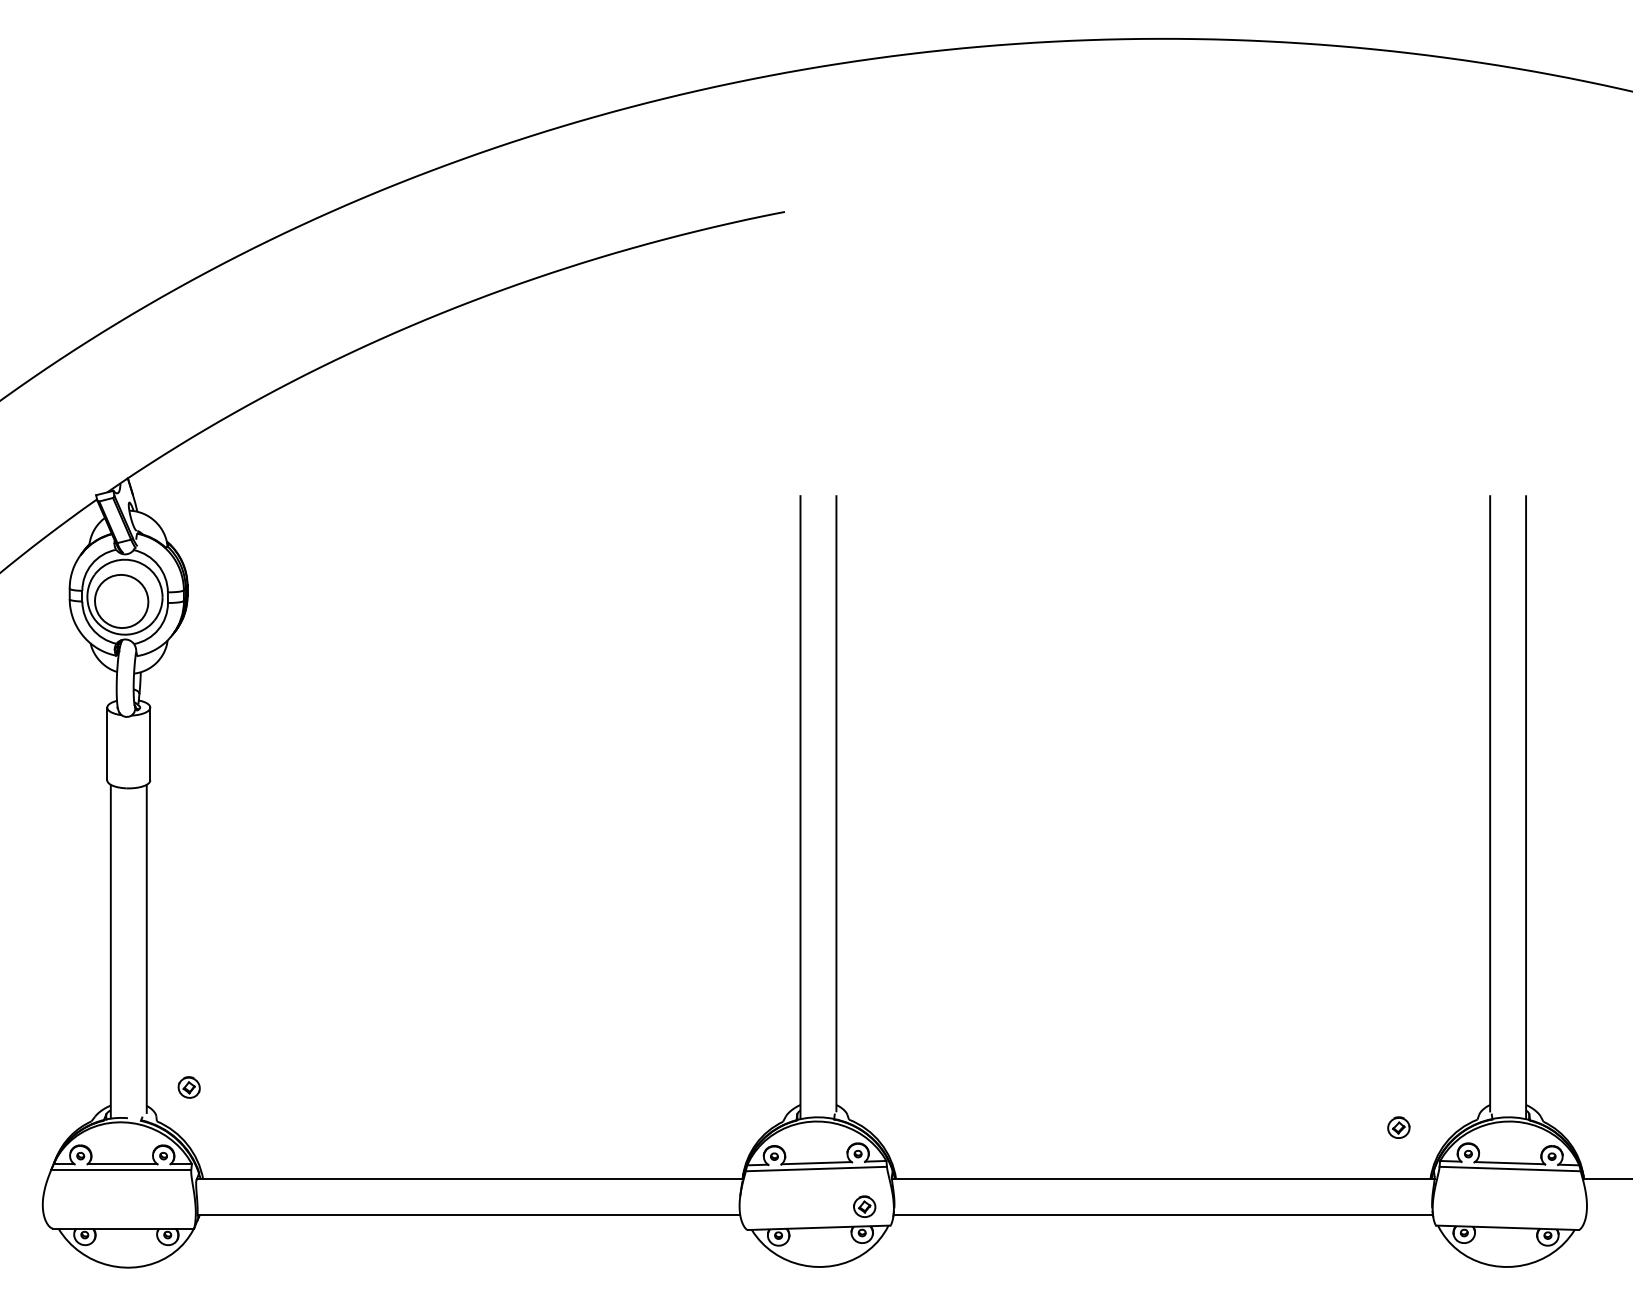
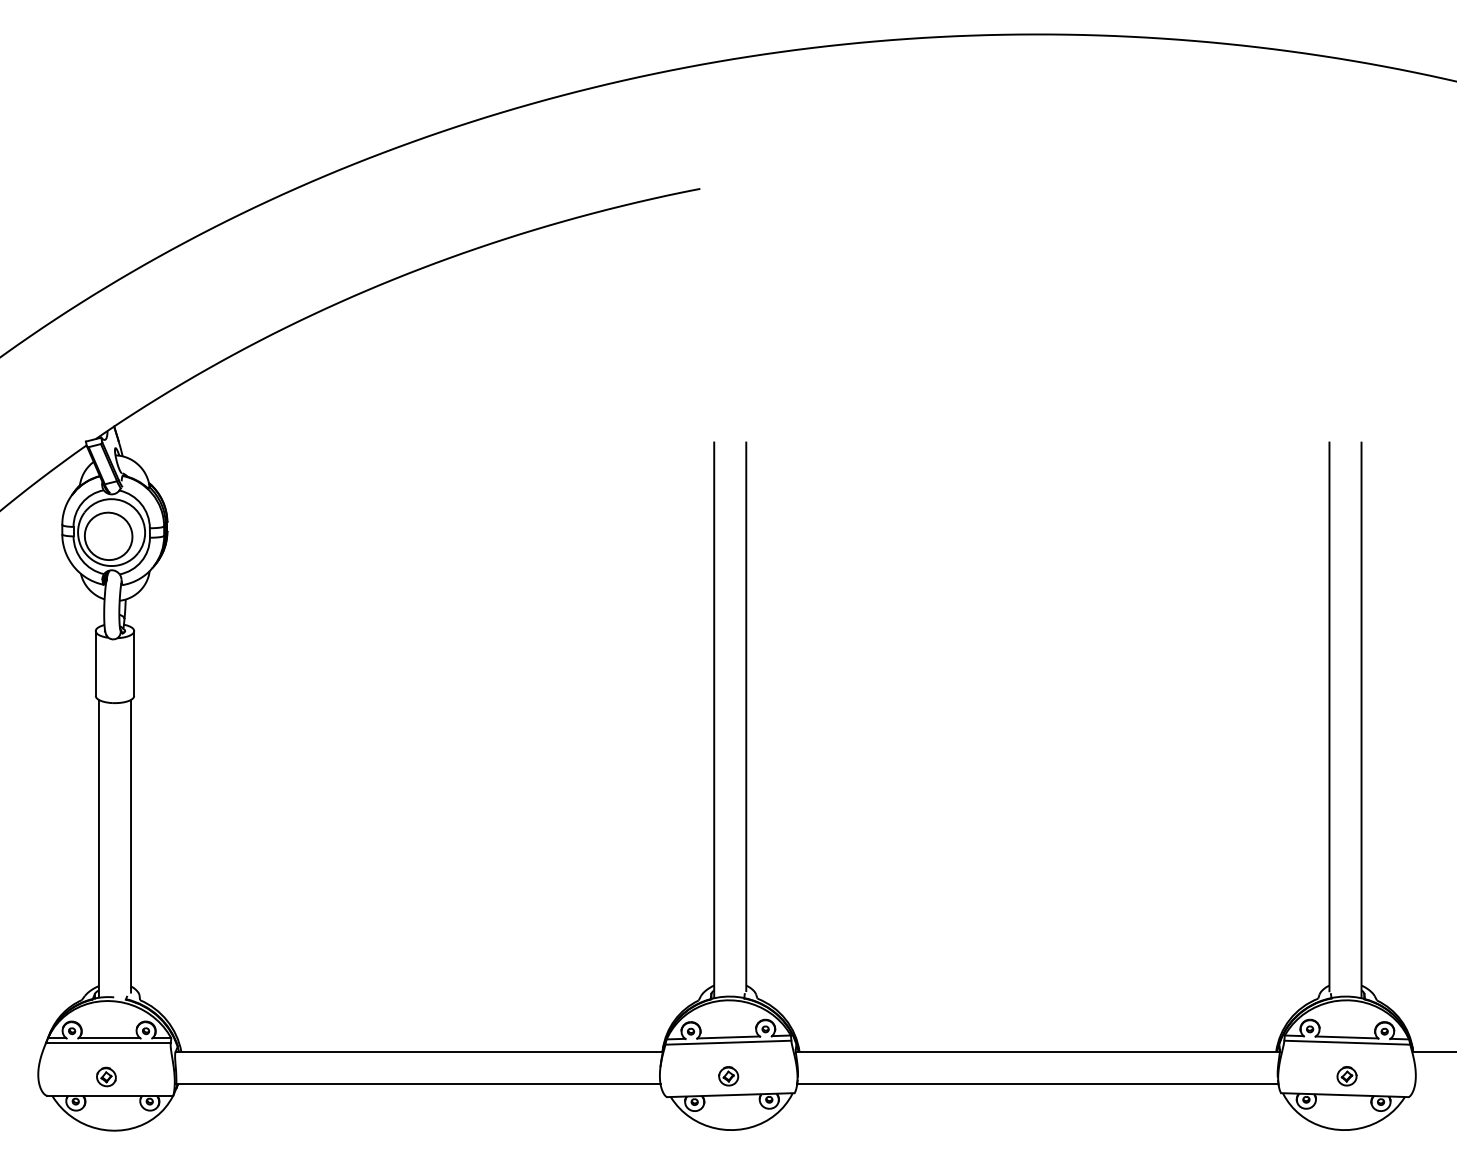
part: (188, 1087) -> (105, 1077), moved
part: (1398, 1127) -> (1346, 1076), moved
part: (864, 1206) -> (728, 1076), moved

